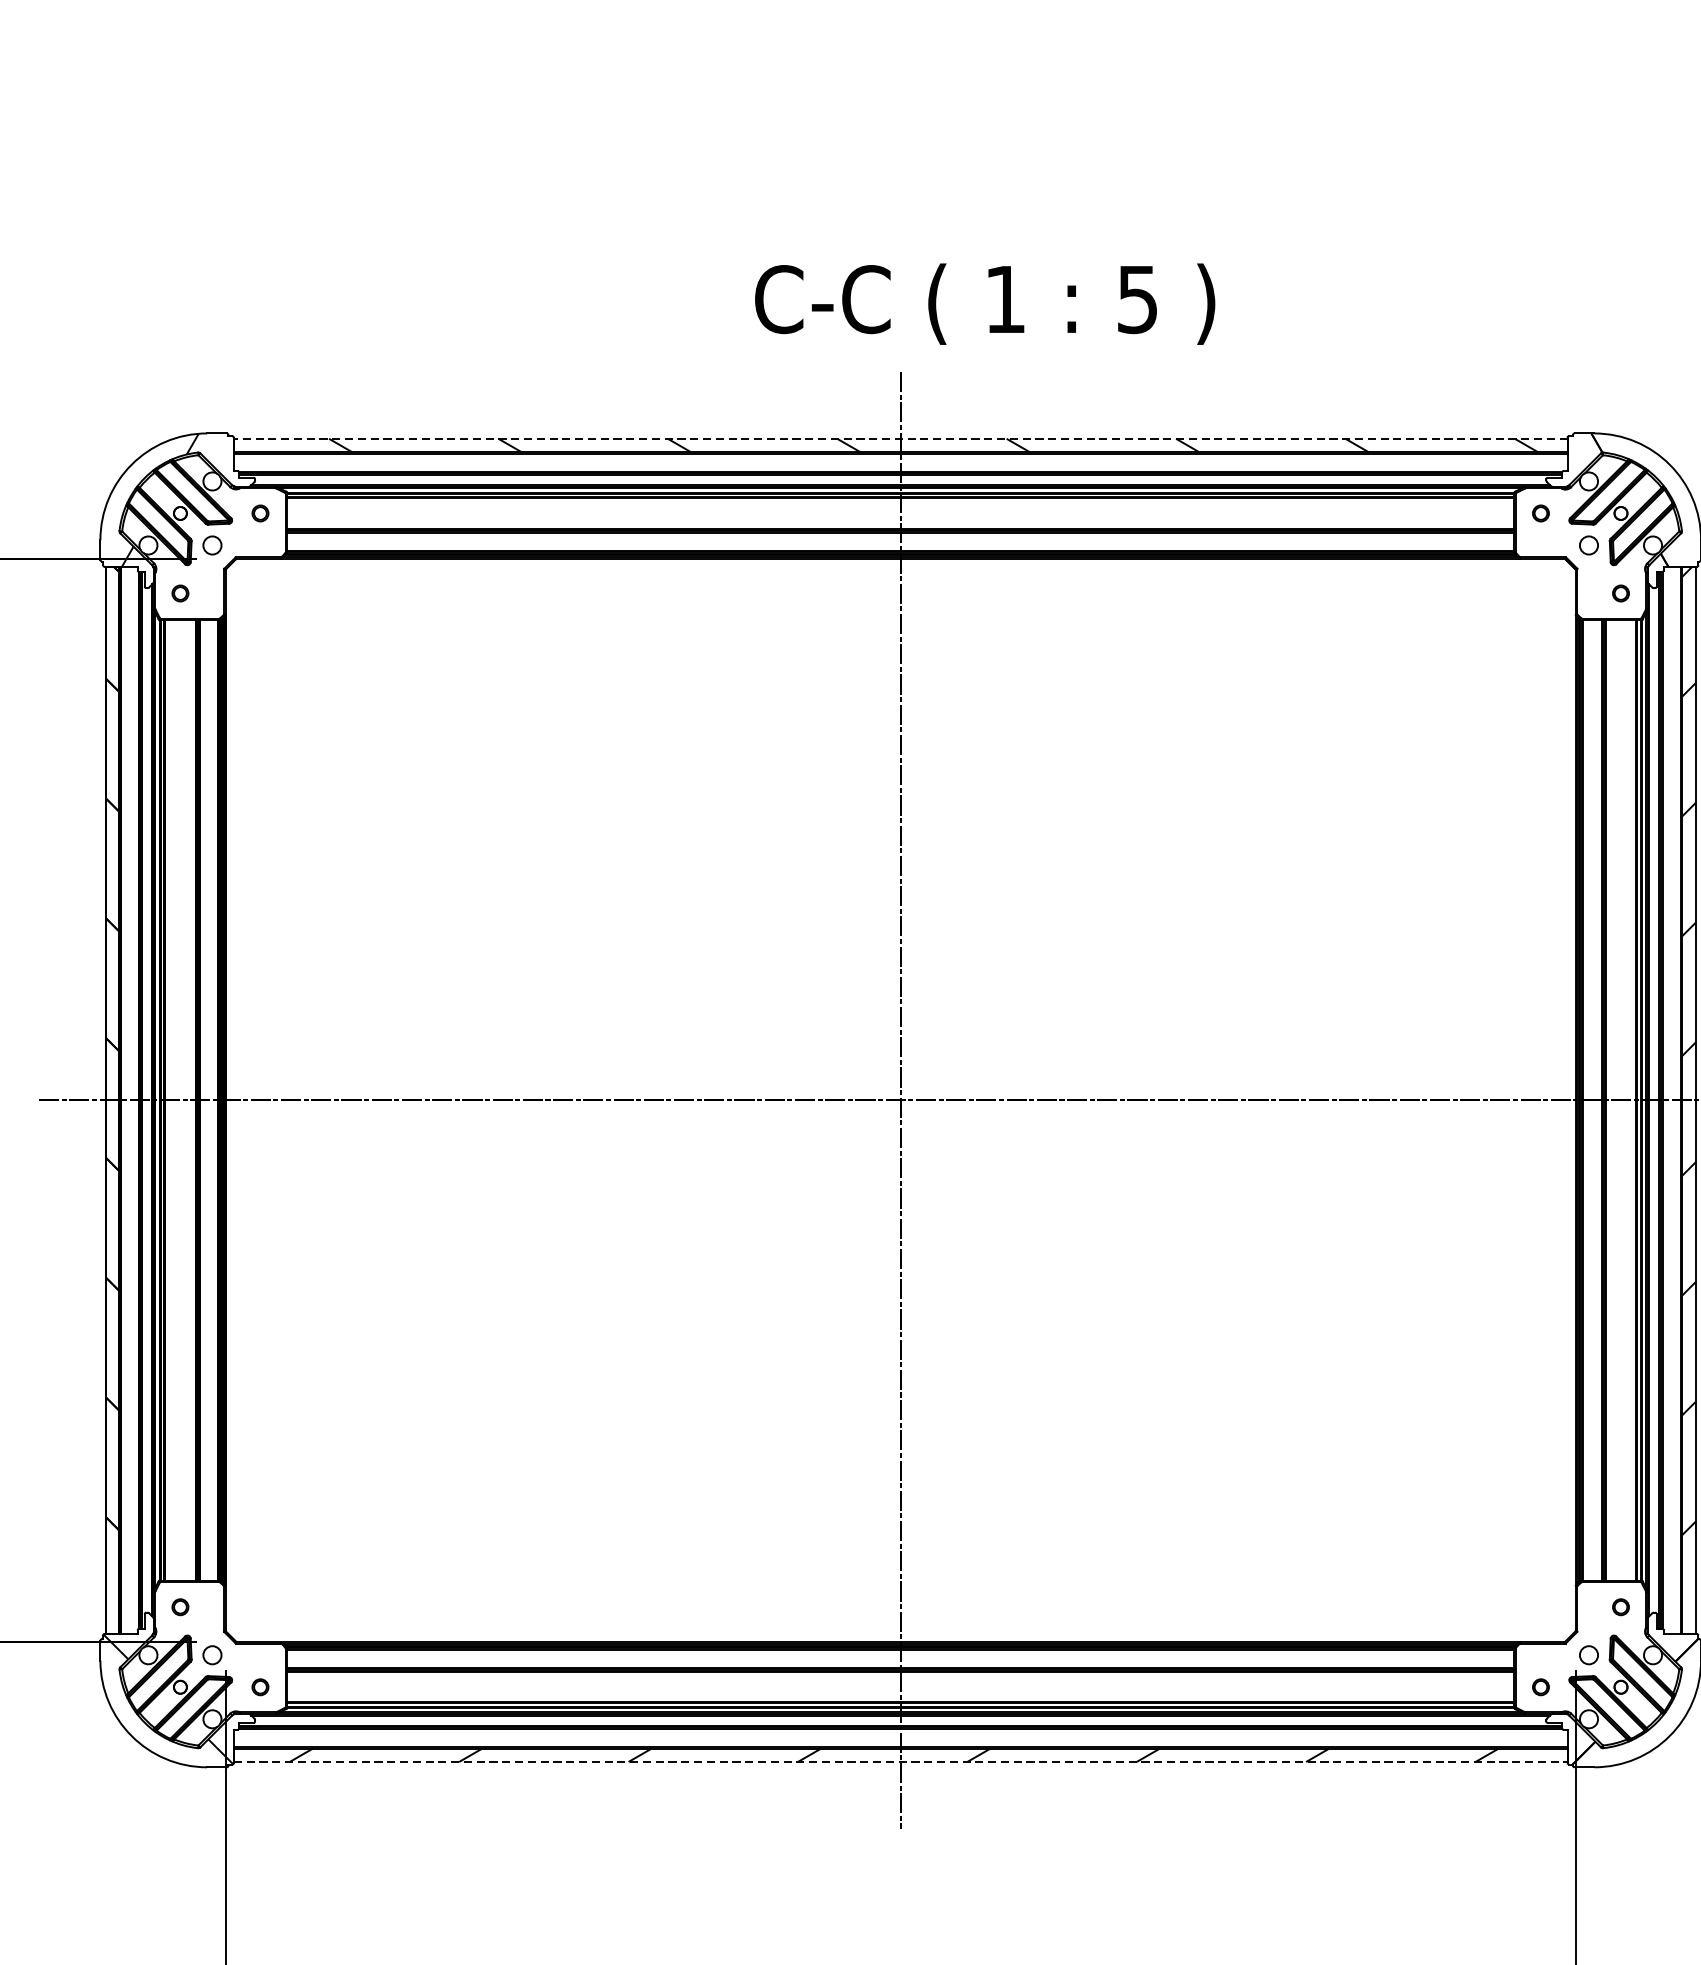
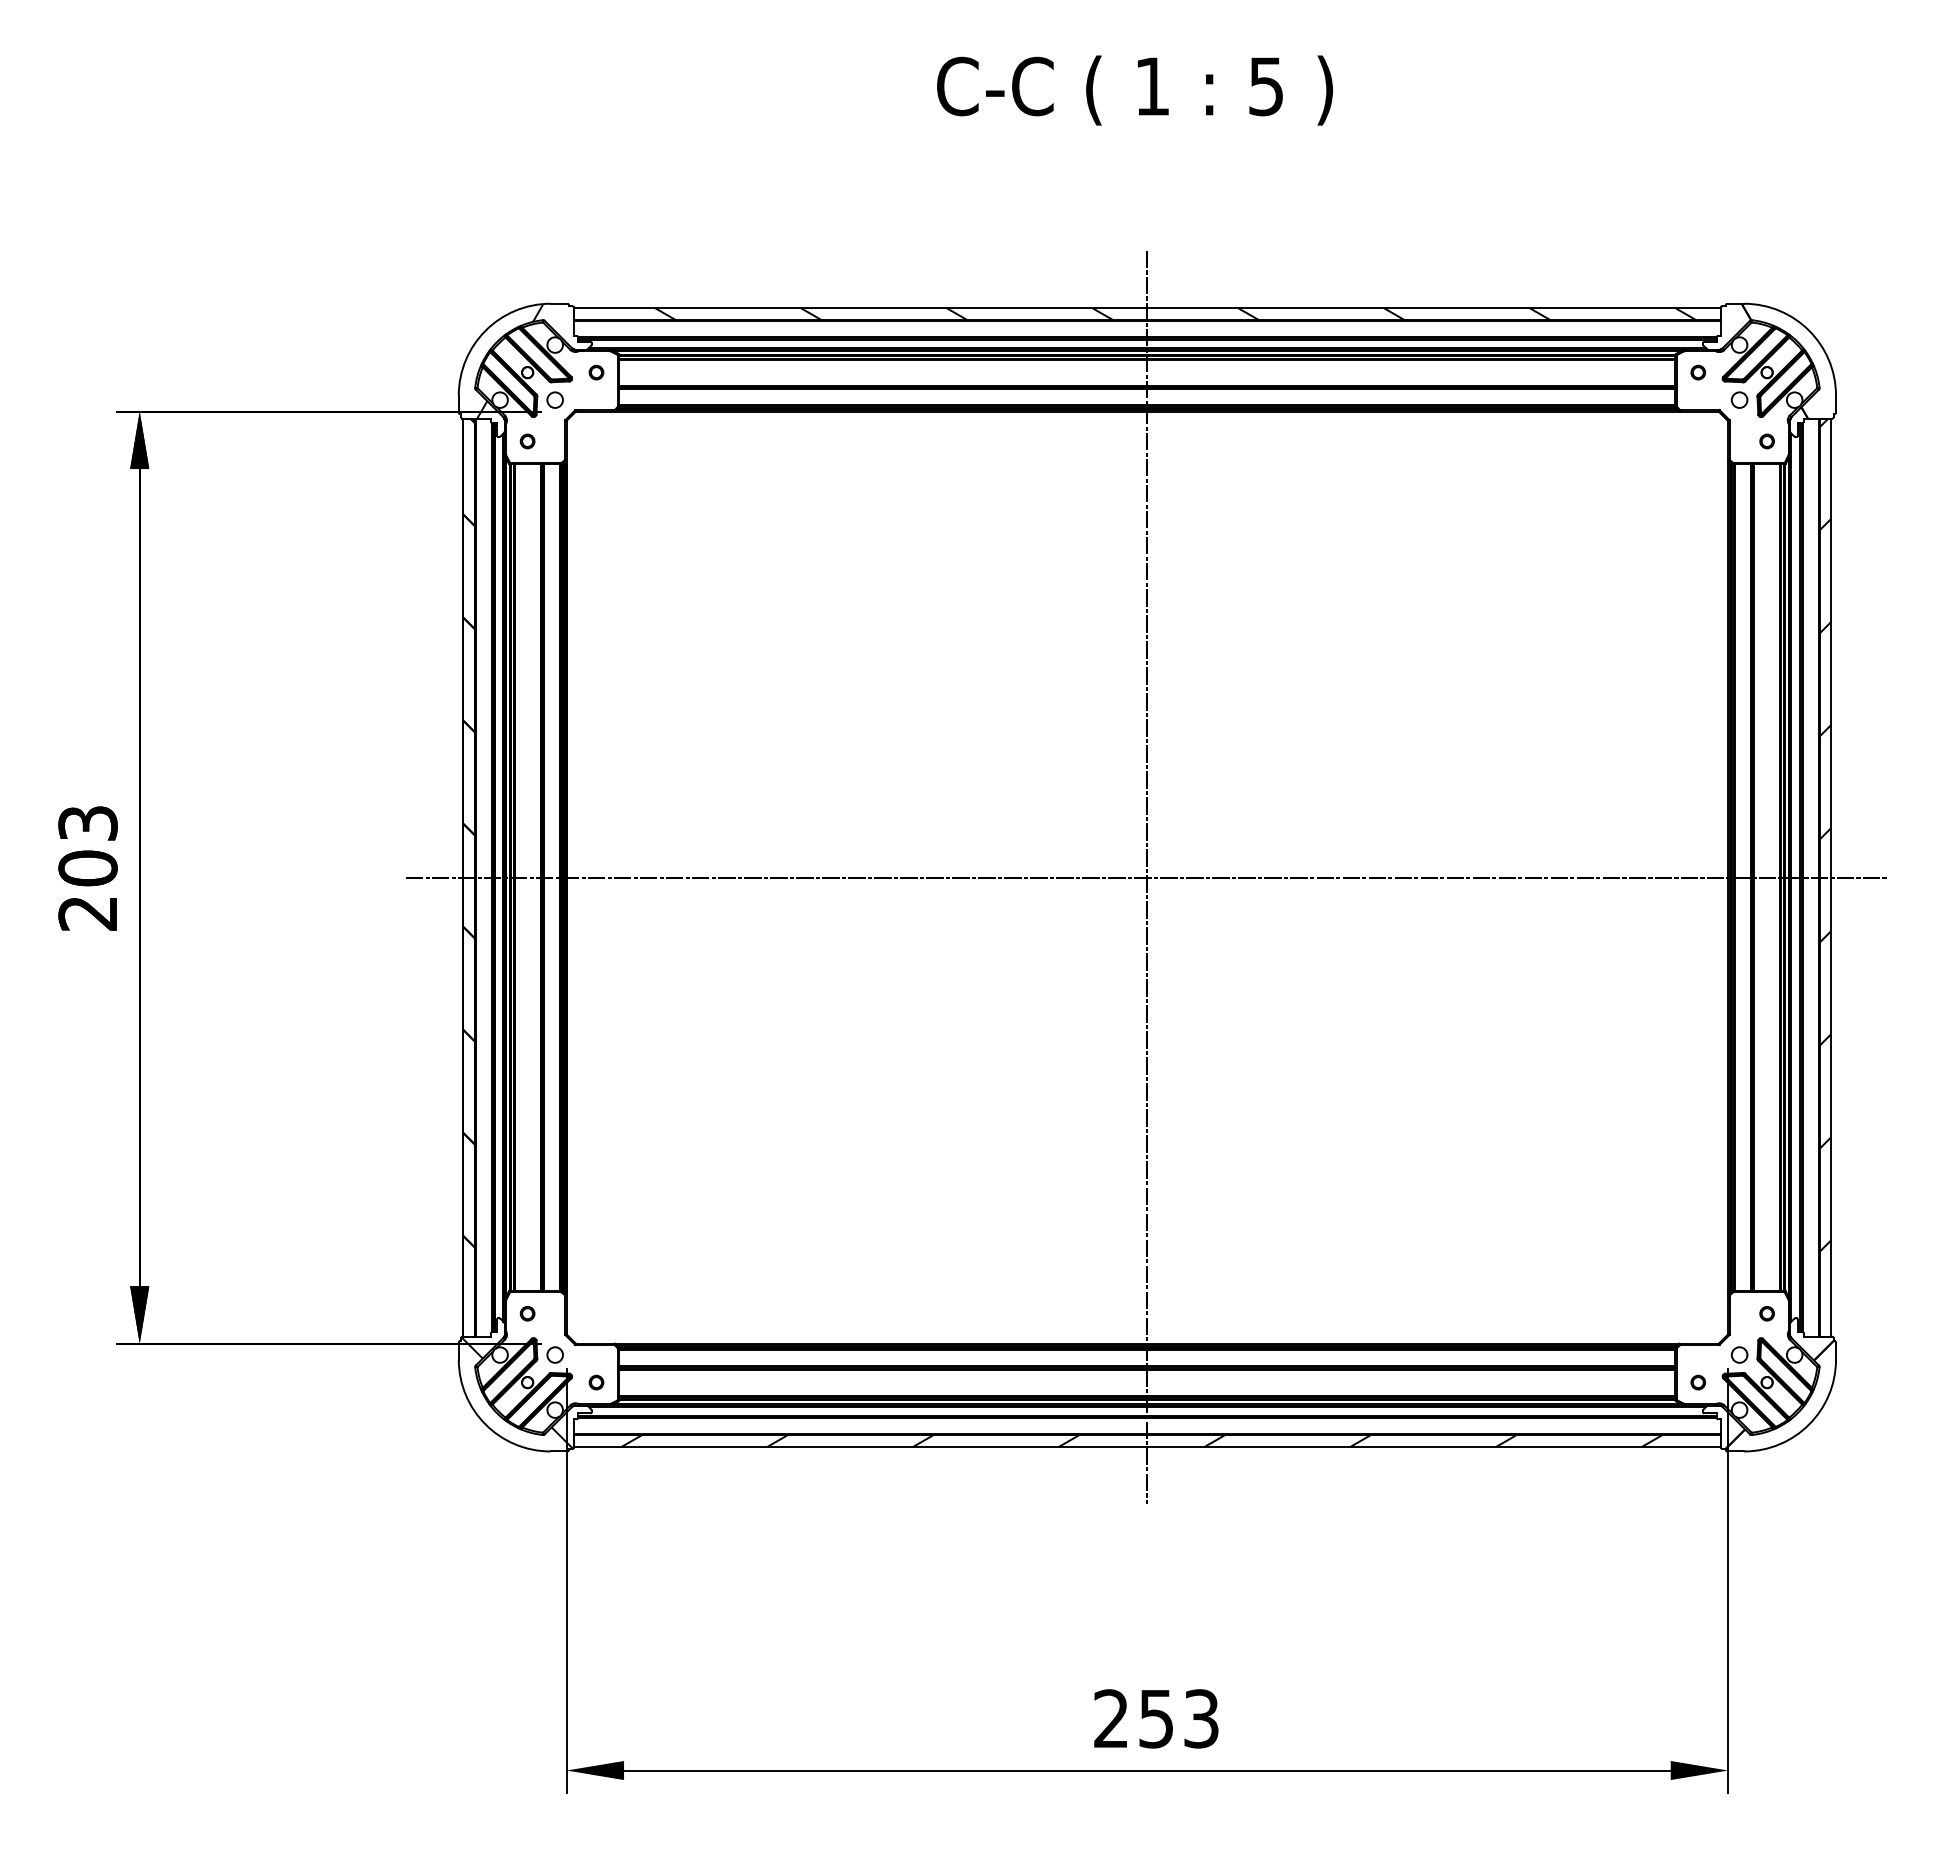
text: (984, 304) -> (1134, 90), moved
line: (900, 438) -> (1147, 308), dashed -> solid
line: (900, 1761) -> (1147, 1446), dashed -> solid

